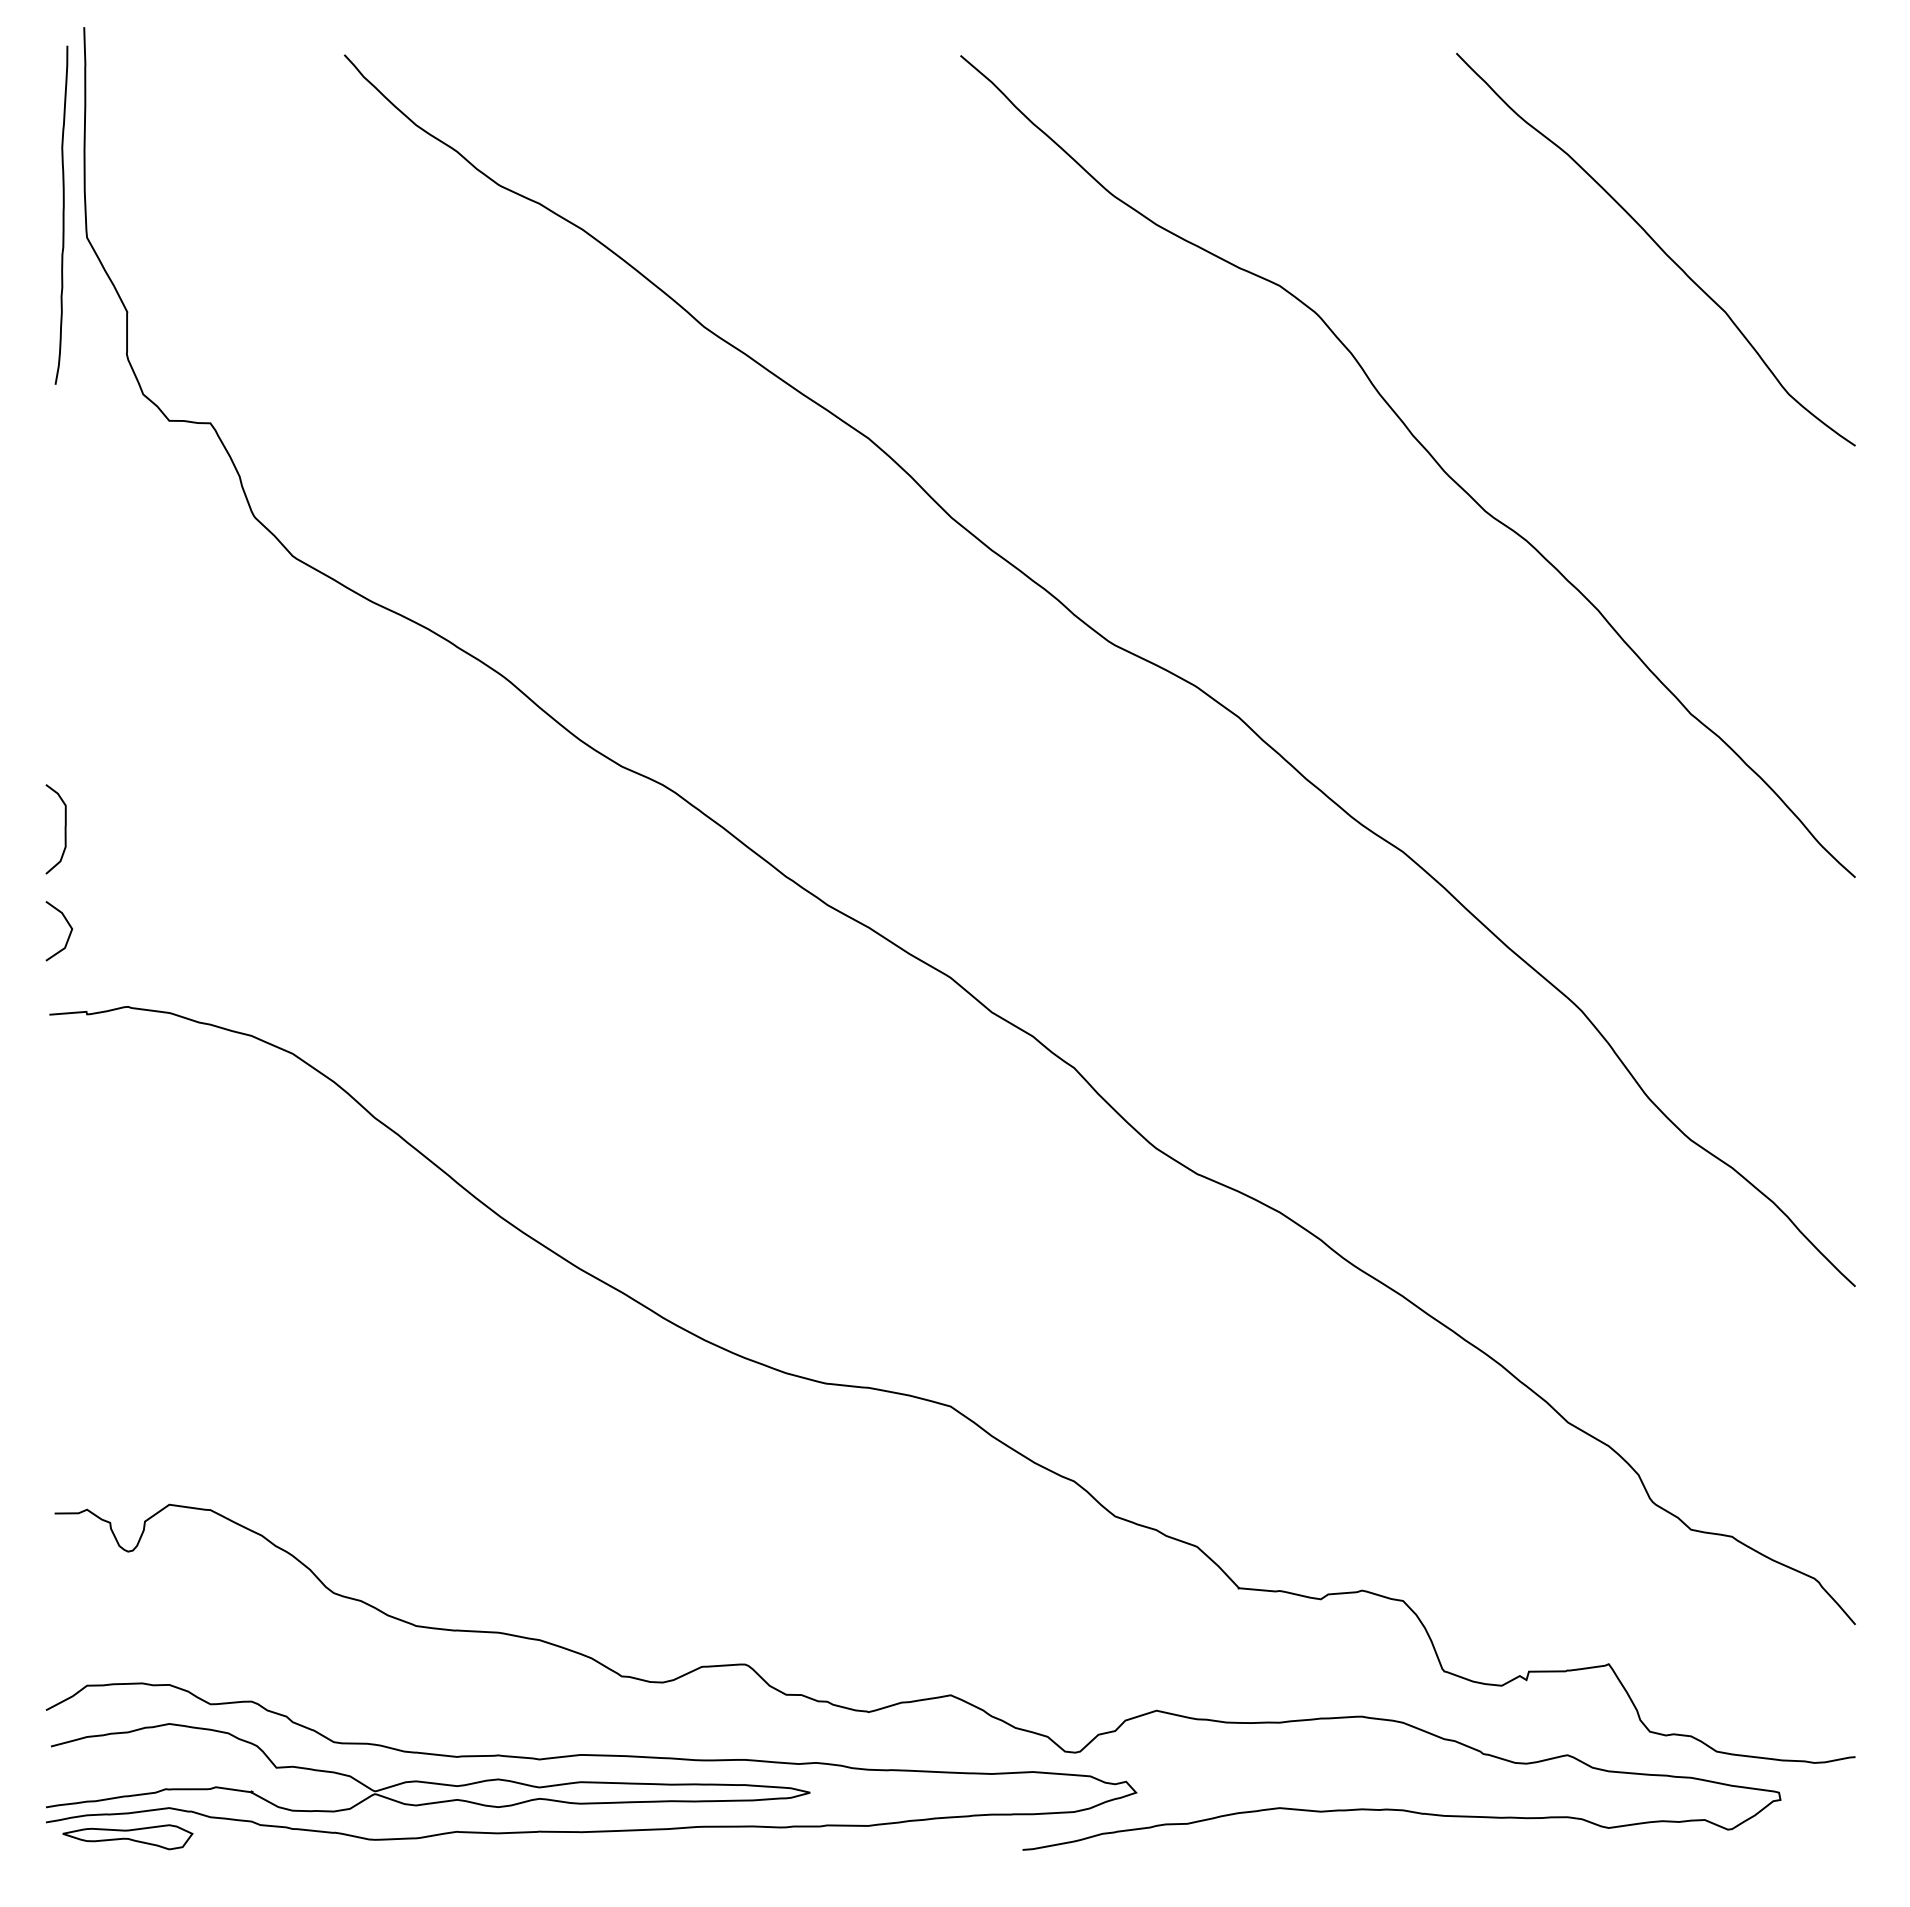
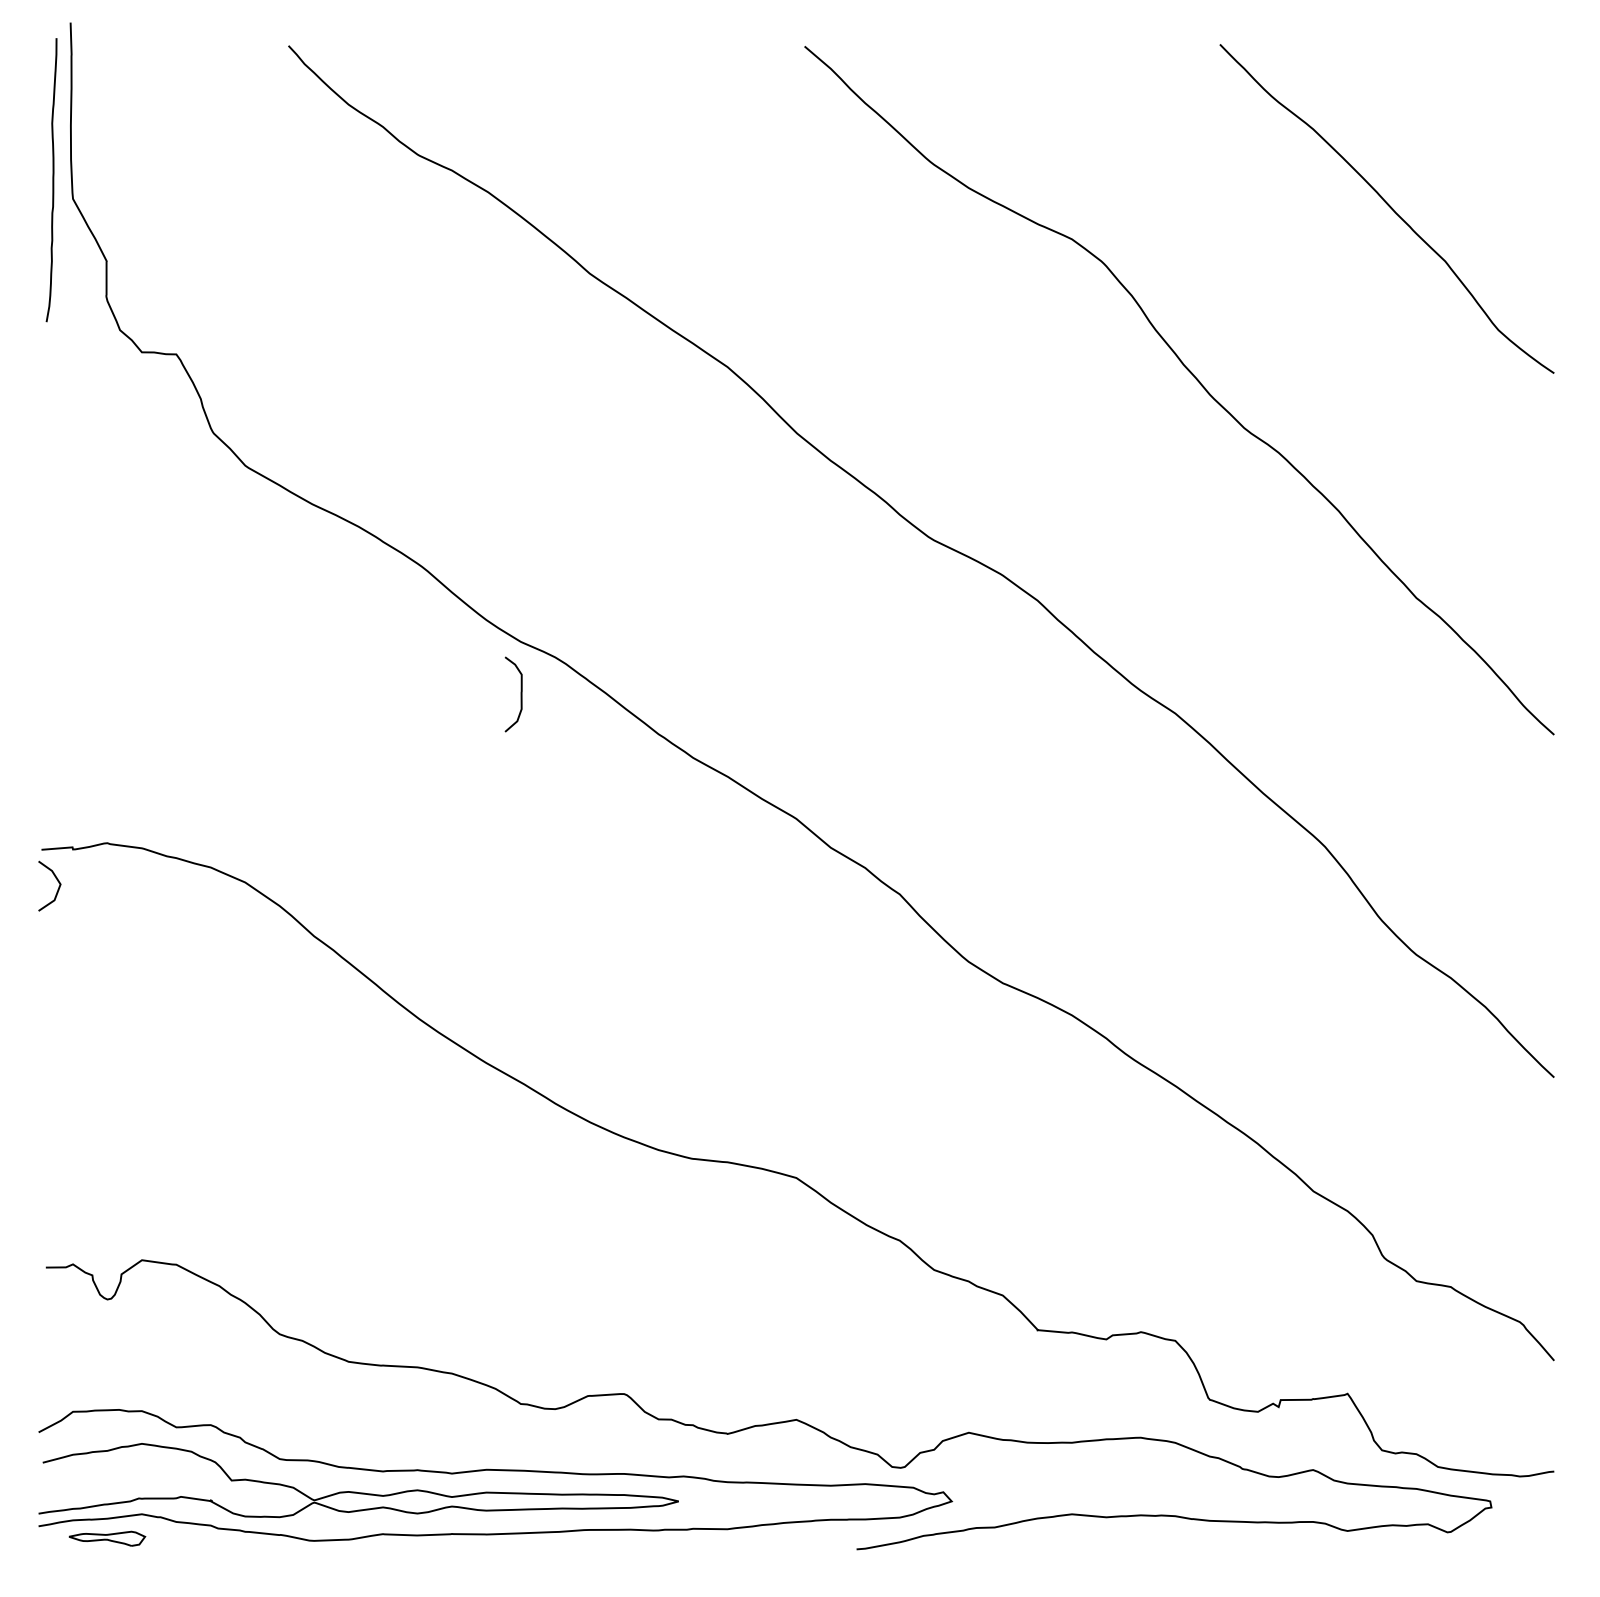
curve: (64, 829) -> (520, 694), moved
line: (68, 935) -> (57, 889), moved
part: (127, 1837) -> (106, 1538), size x0.7

